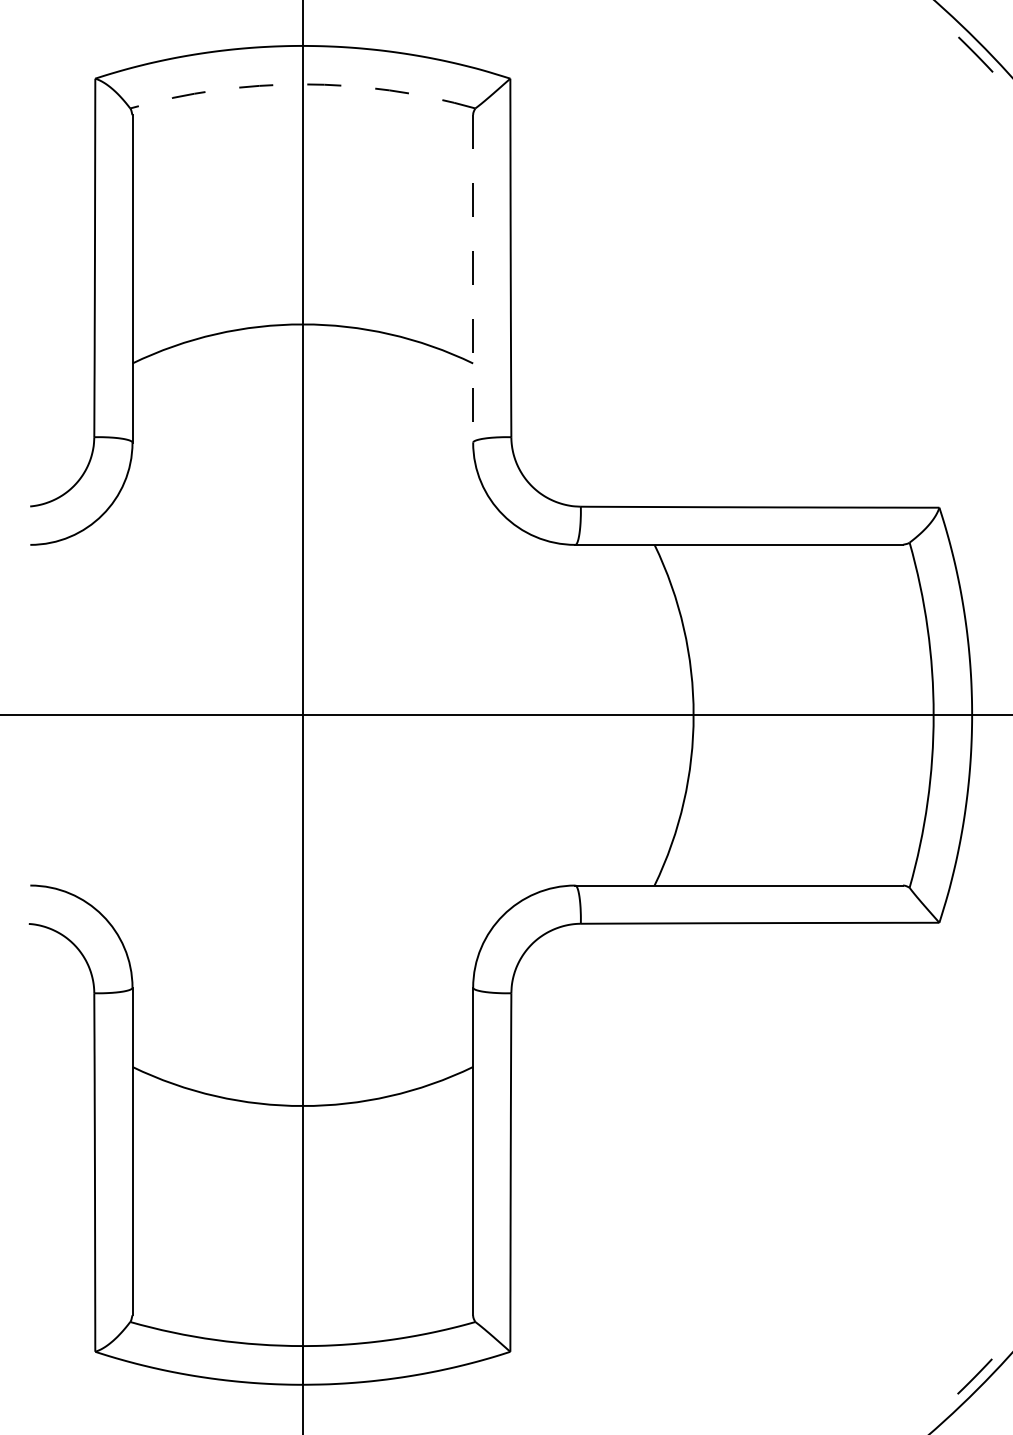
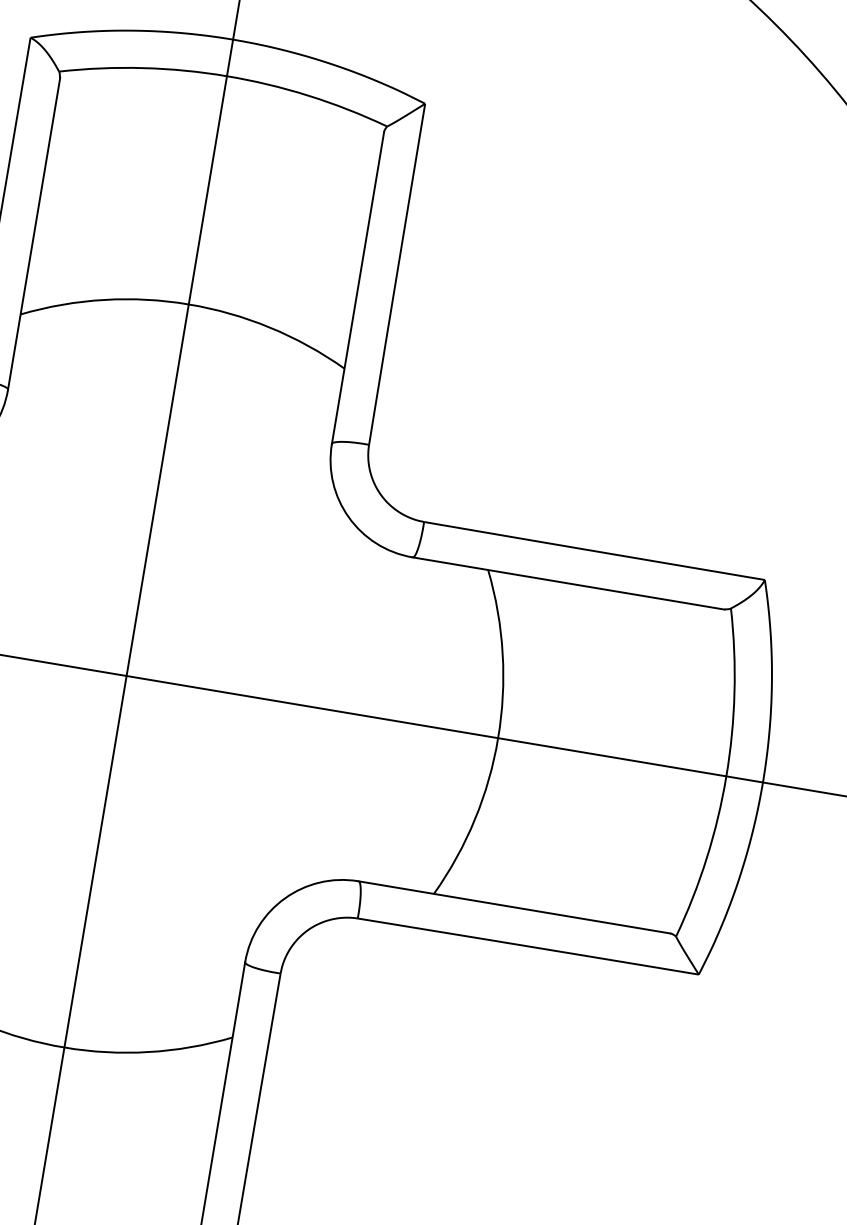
arc: (302, 84) -> (226, 76), dashed -> solid
line: (473, 278) -> (358, 287), dashed -> solid

